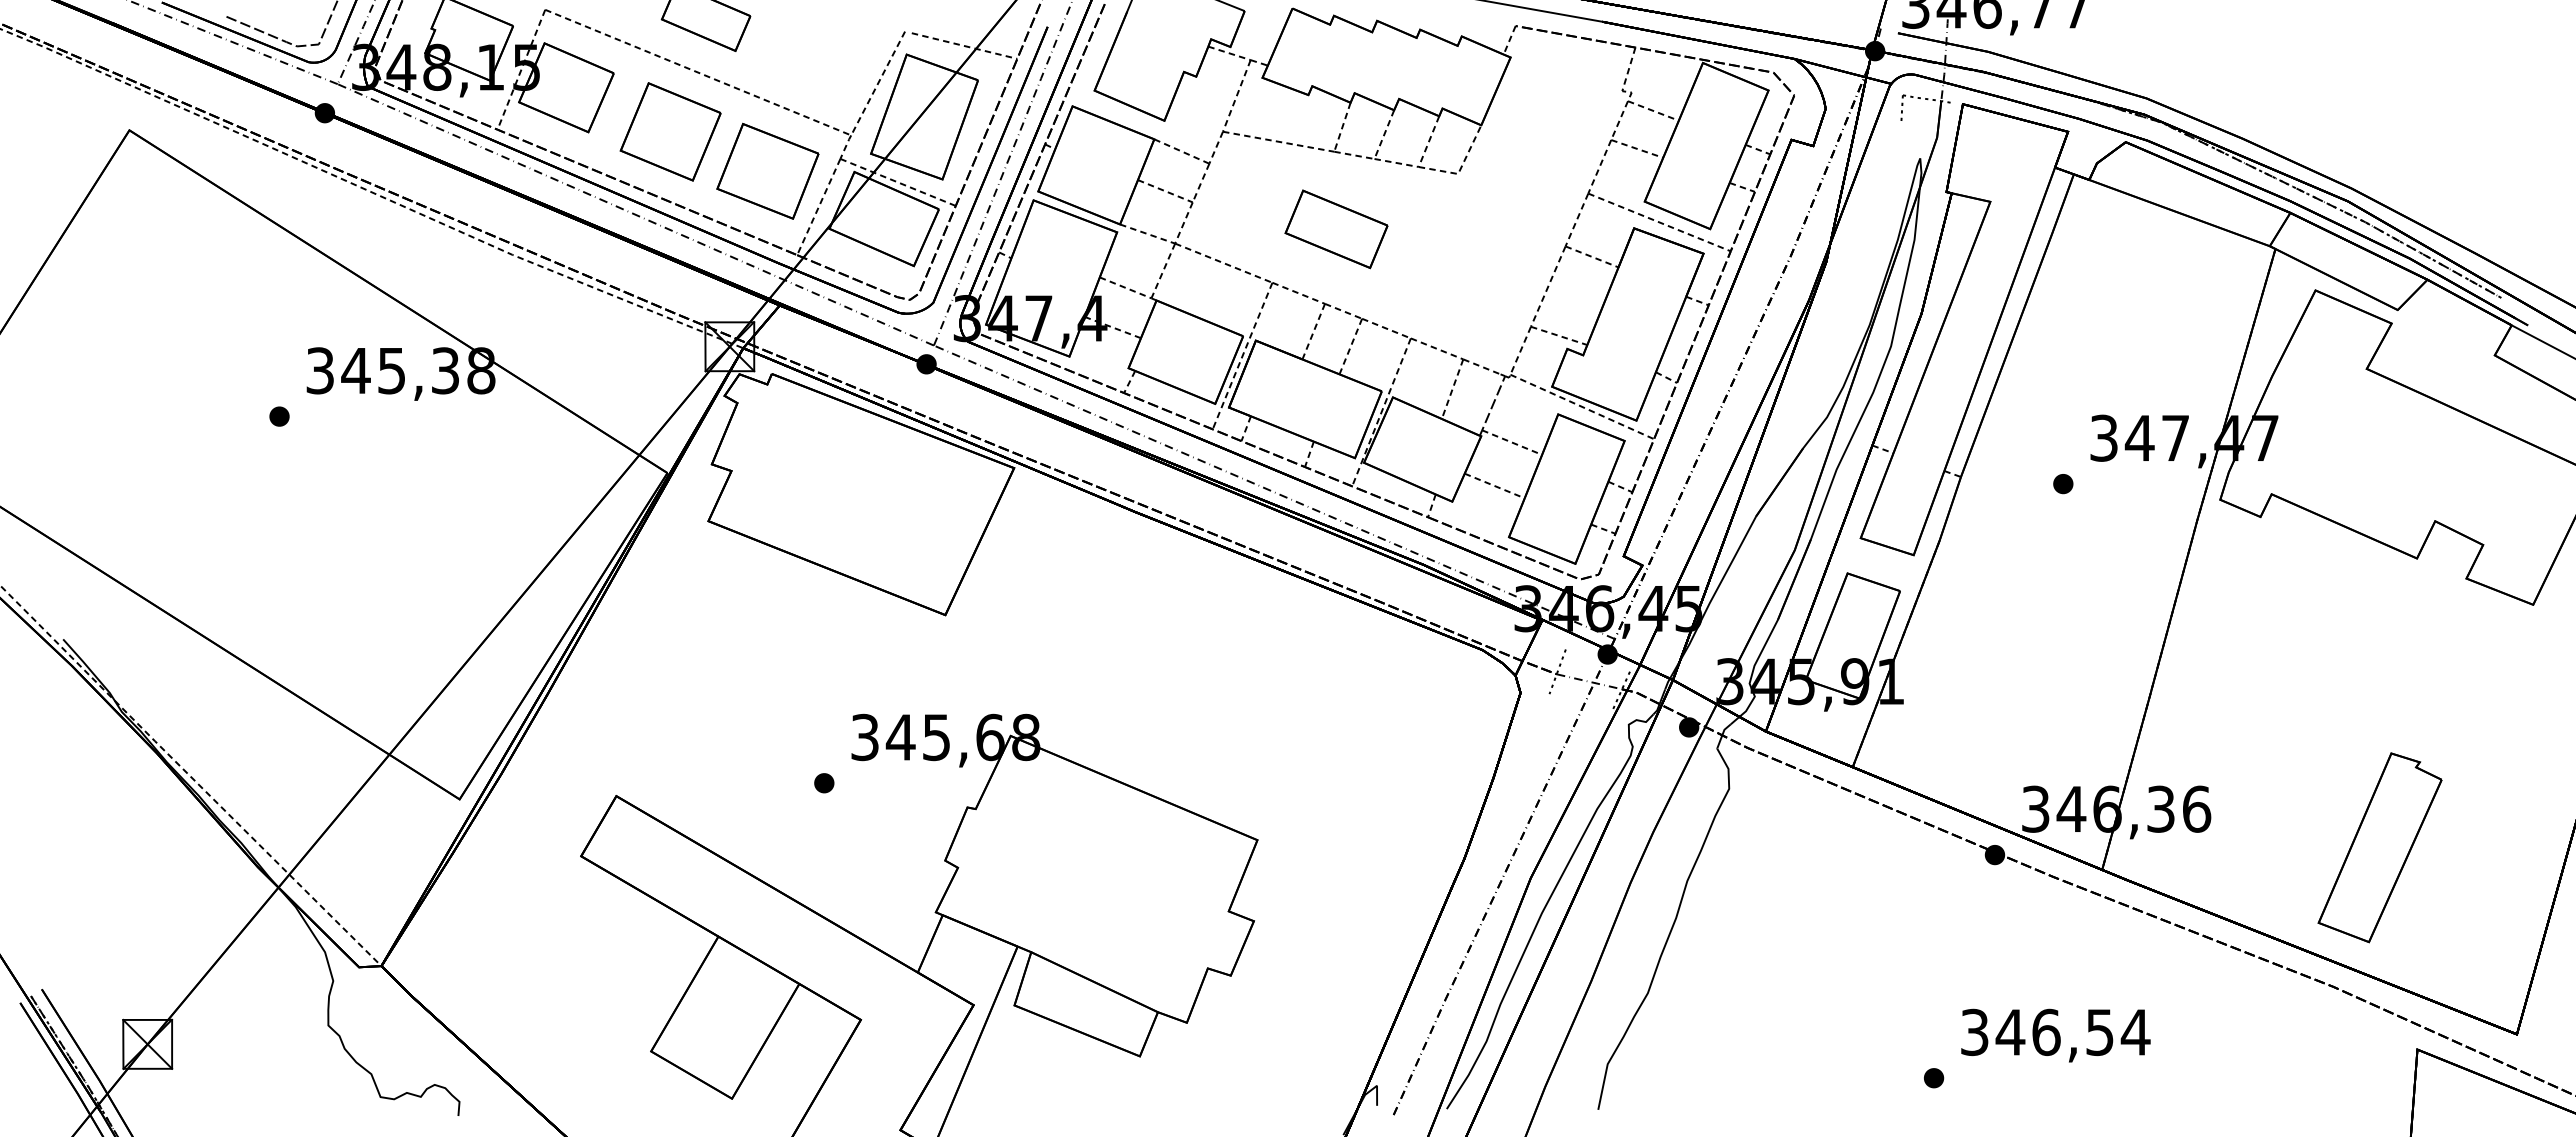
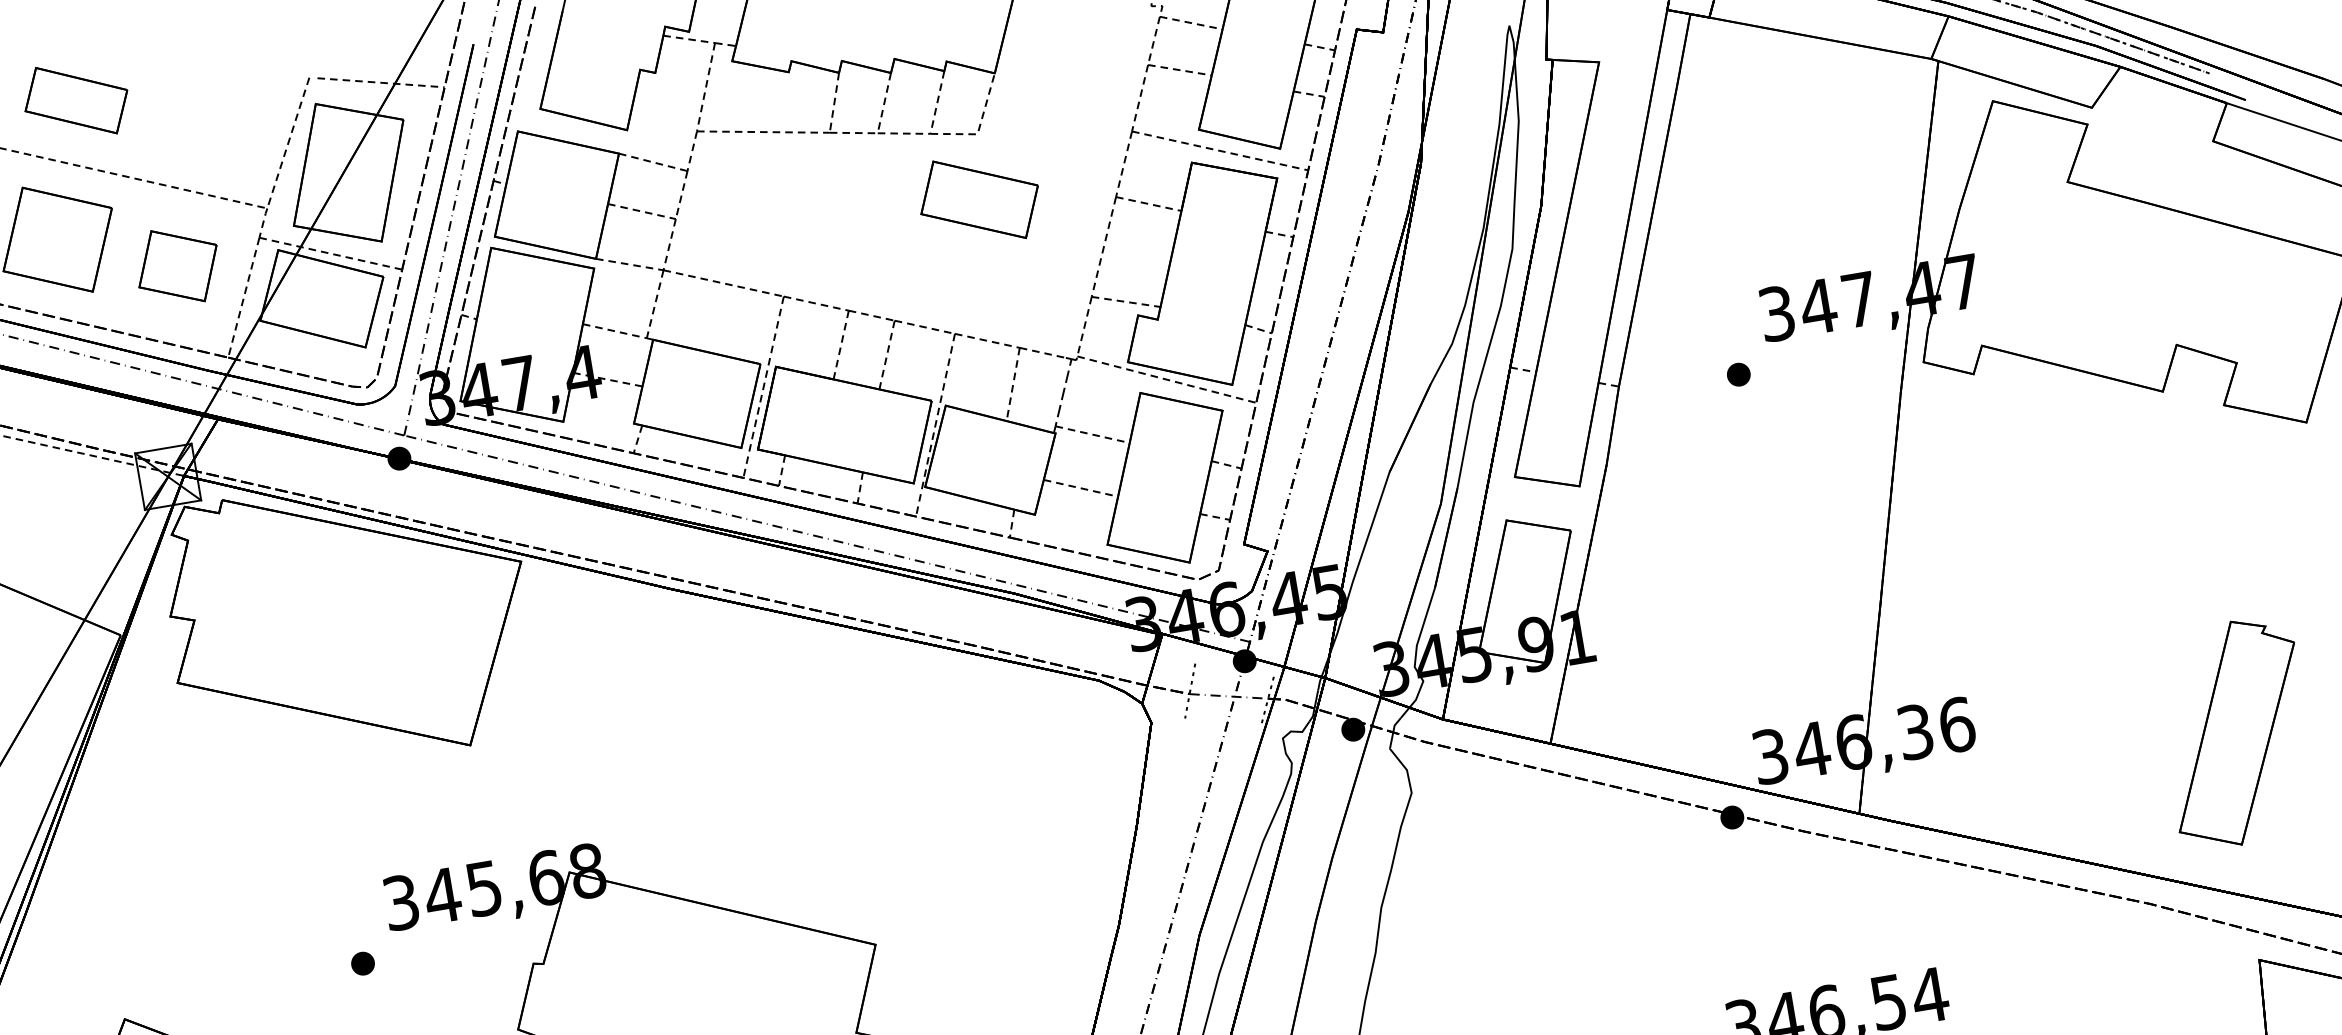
part: (767, 170) -> (177, 265), size x0.7
part: (1336, 229) -> (979, 200), moved
part: (2379, 847) -> (2235, 733), moved

